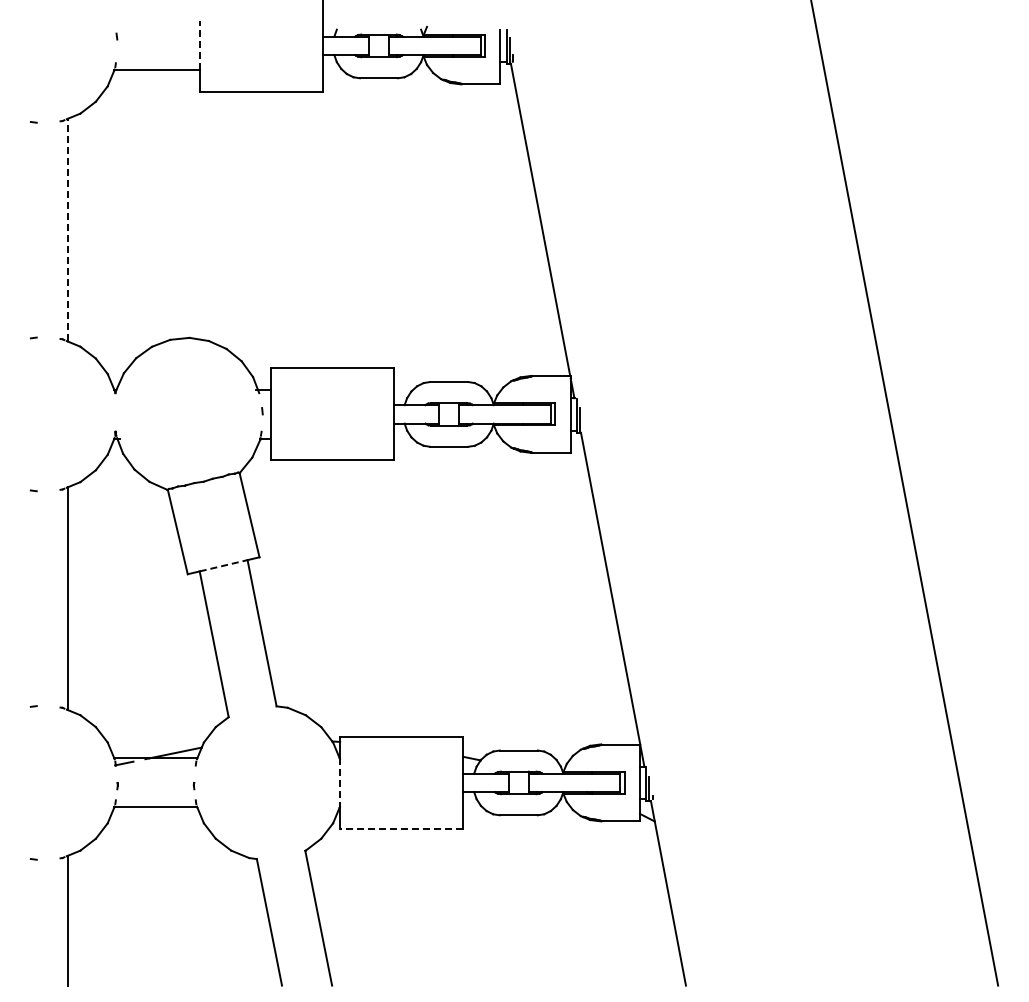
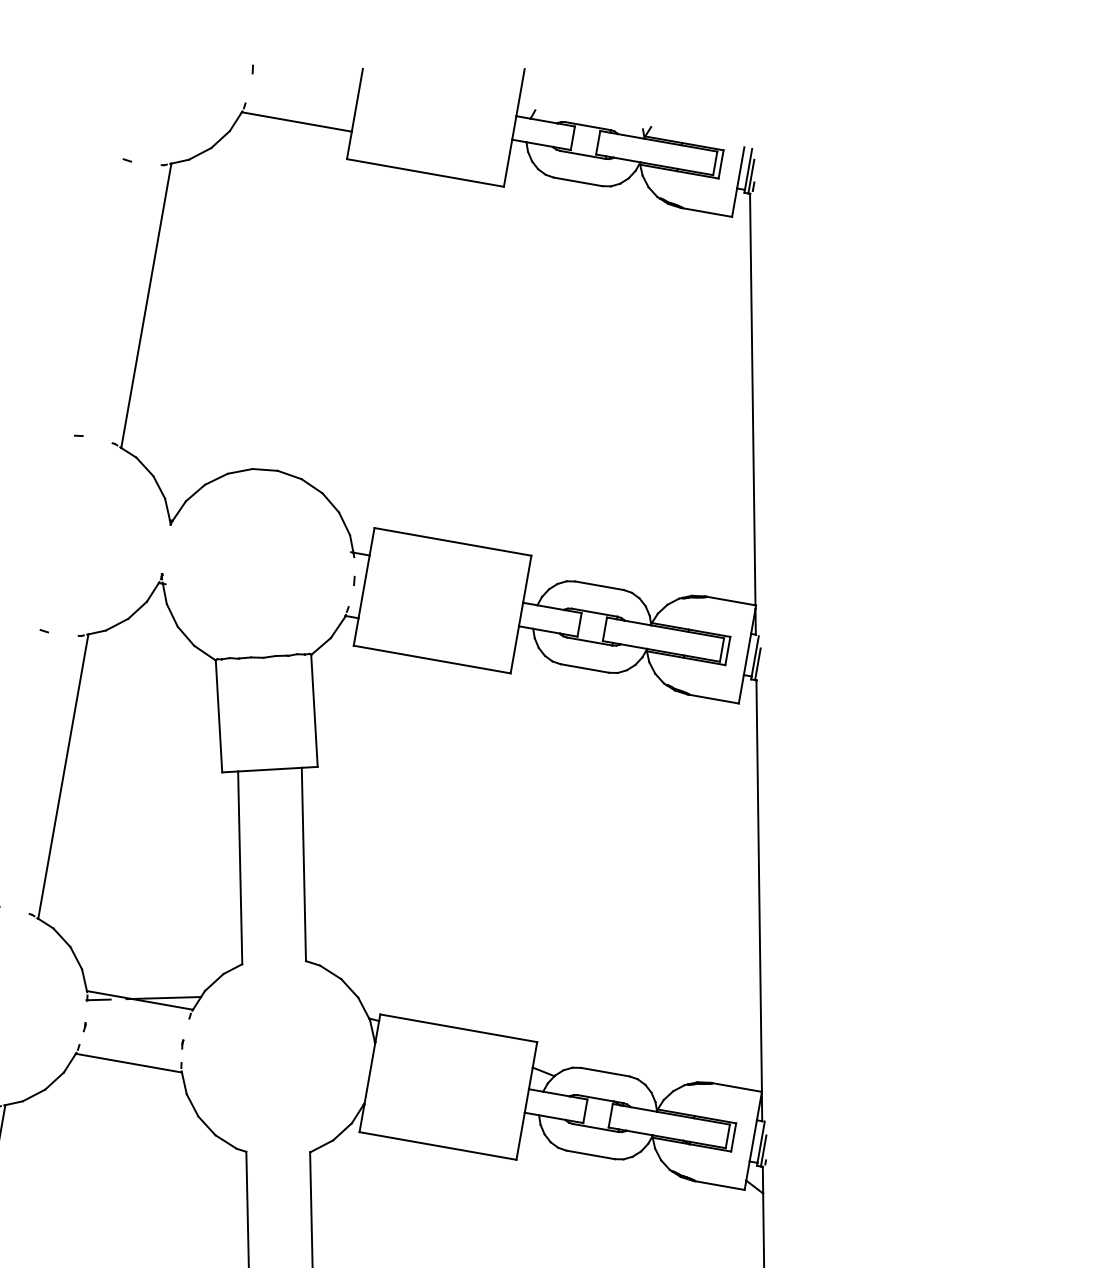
line: (200, 45) -> (357, 99), dashed -> solid
line: (67, 229) -> (146, 304), dashed -> solid
line: (223, 565) -> (269, 769), dashed -> solid
line: (340, 782) -> (370, 1072), dashed -> solid
line: (401, 828) -> (437, 1145), dashed -> solid

